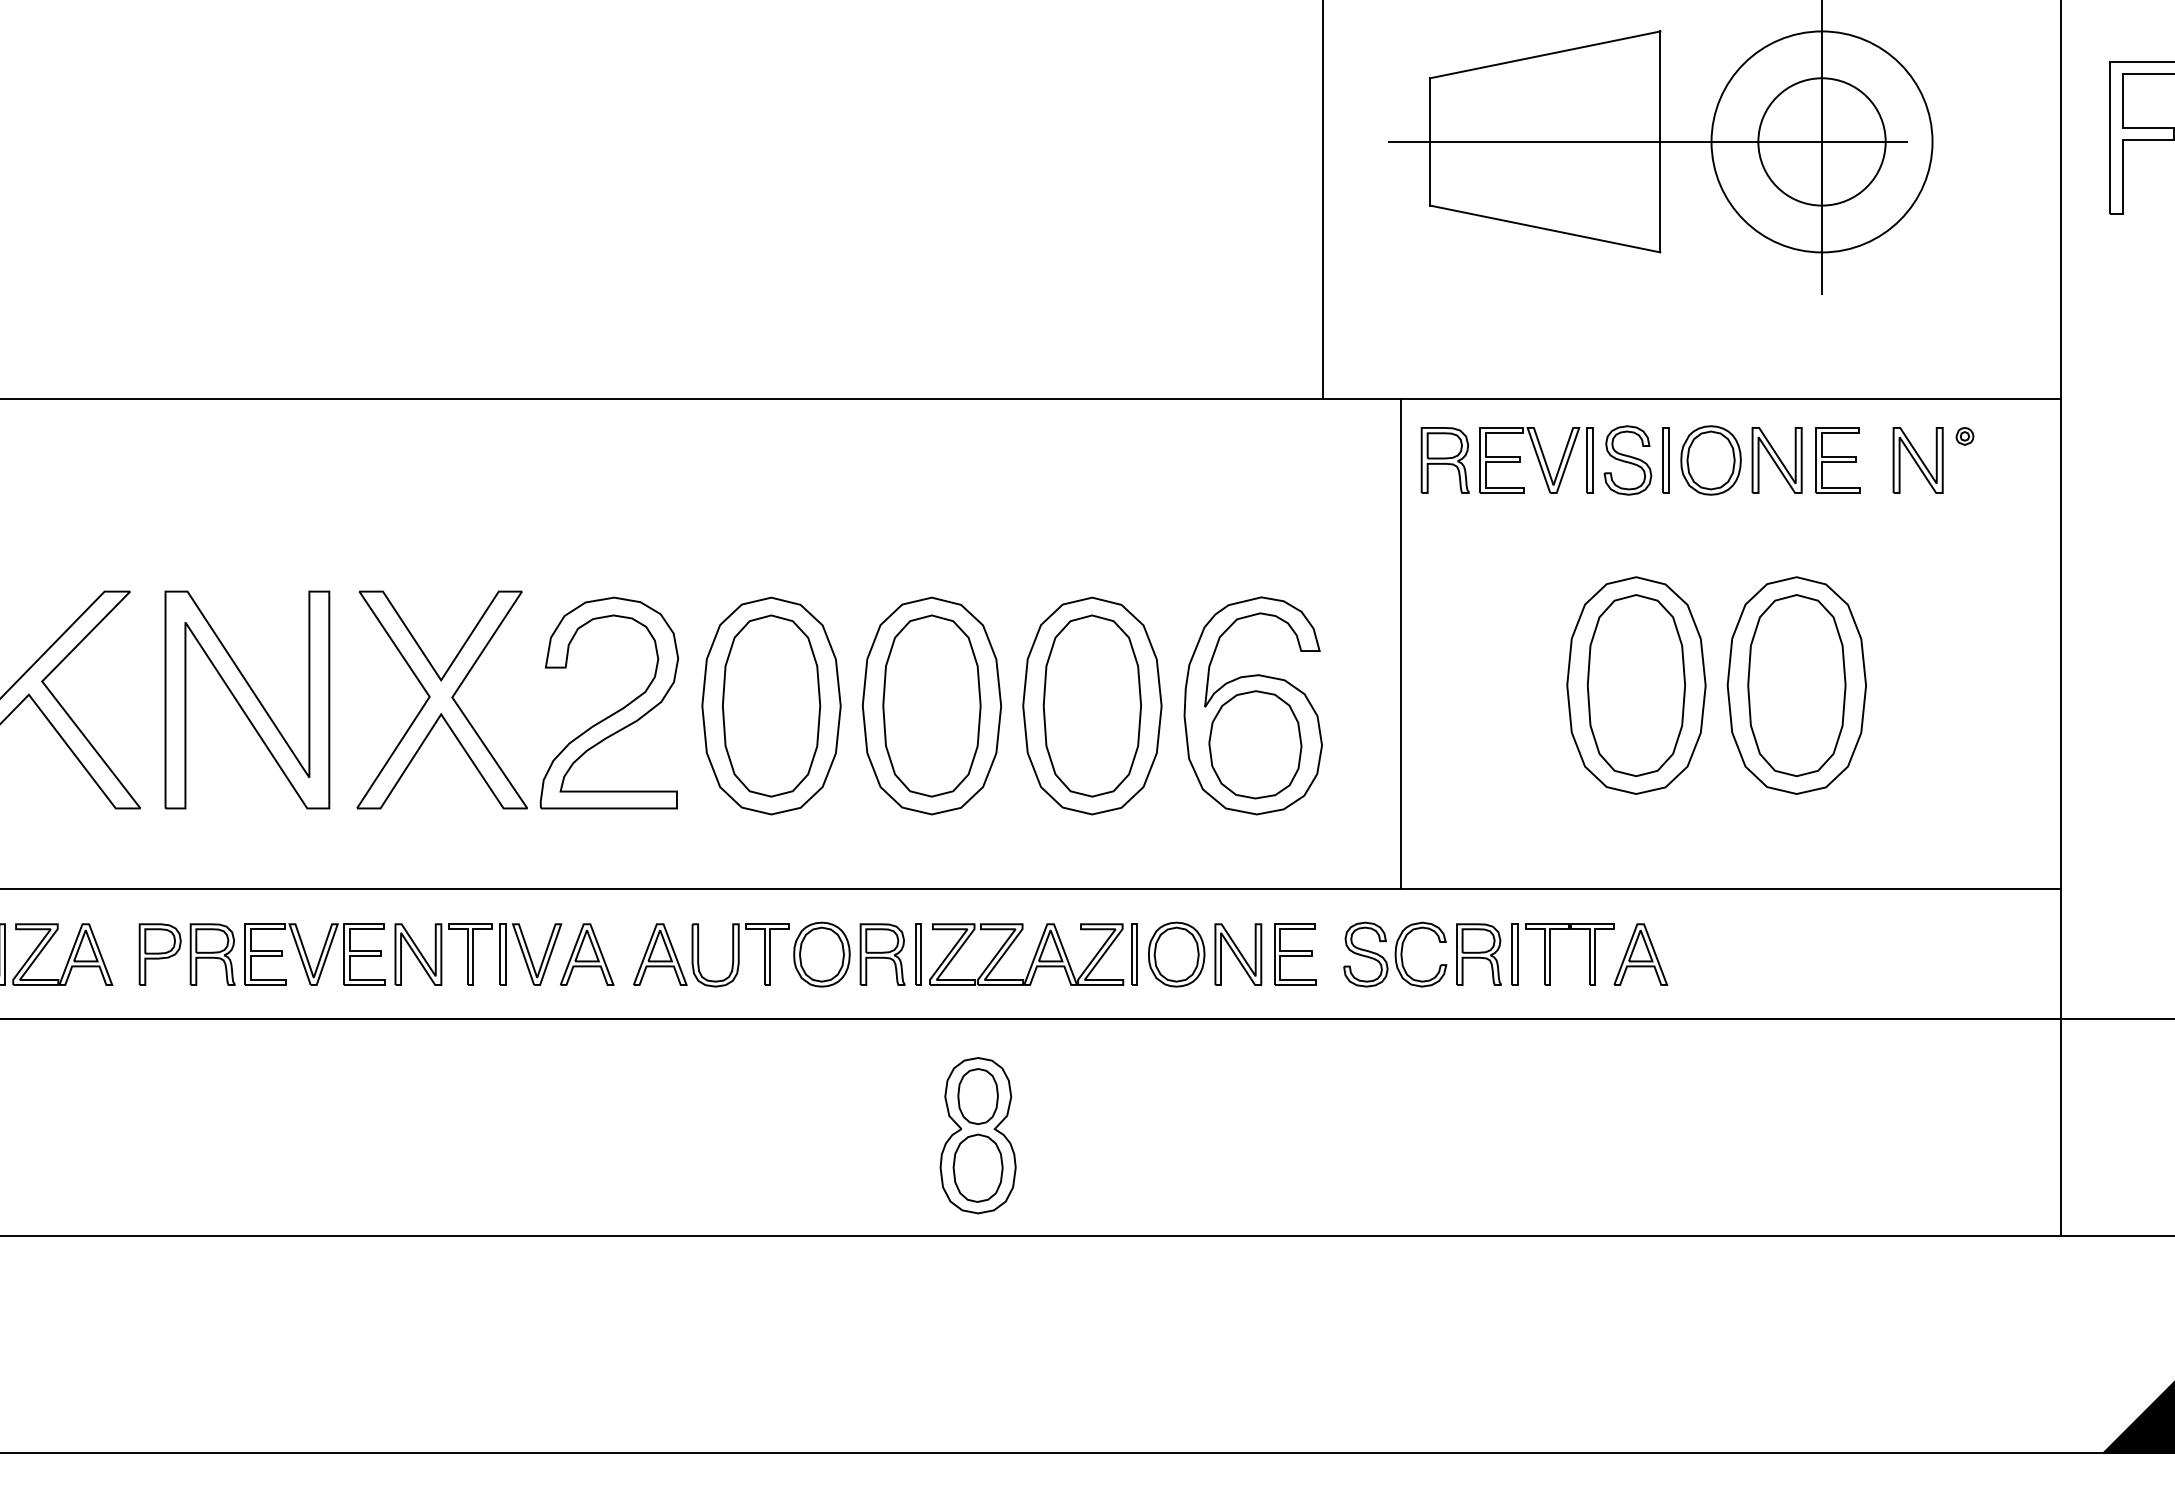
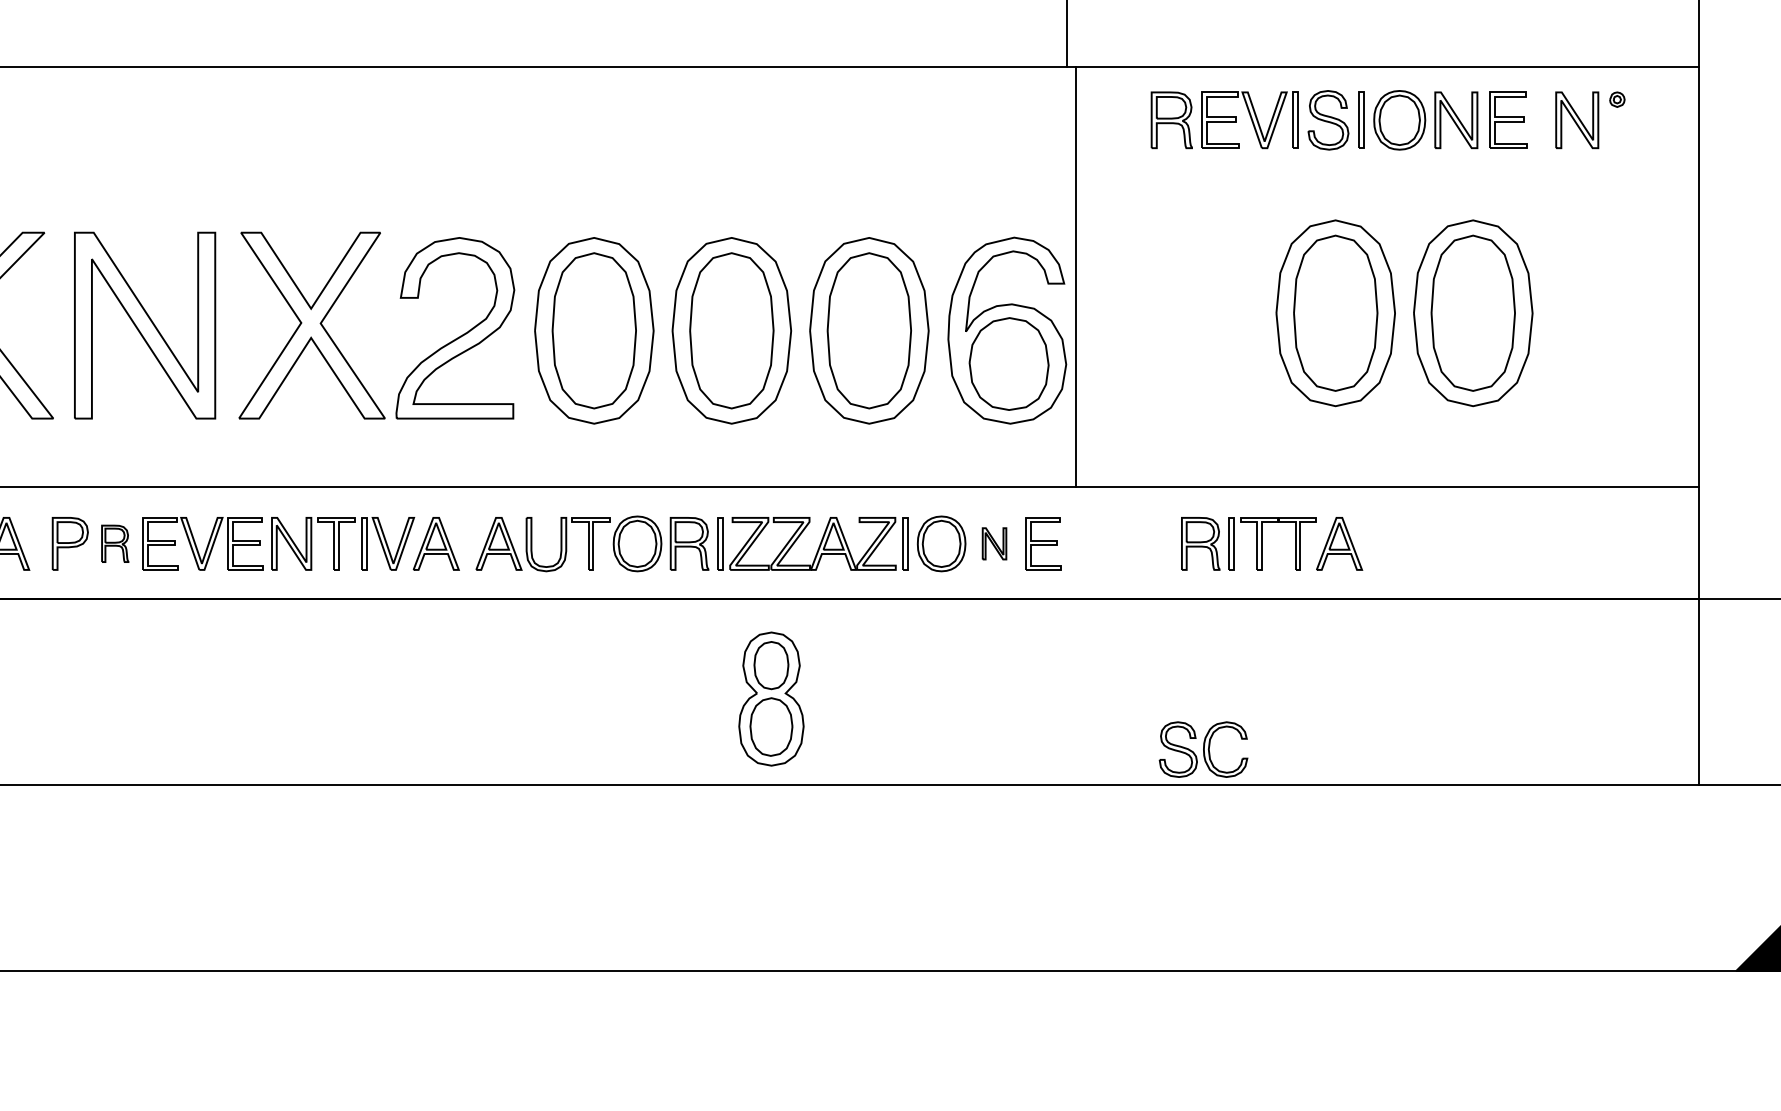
line: (1401, 643) -> (1076, 277), moved
part: (212, 954) -> (115, 543), size x0.7
part: (1238, 954) -> (994, 543), size x0.6
part: (1395, 954) -> (1203, 749), moved

